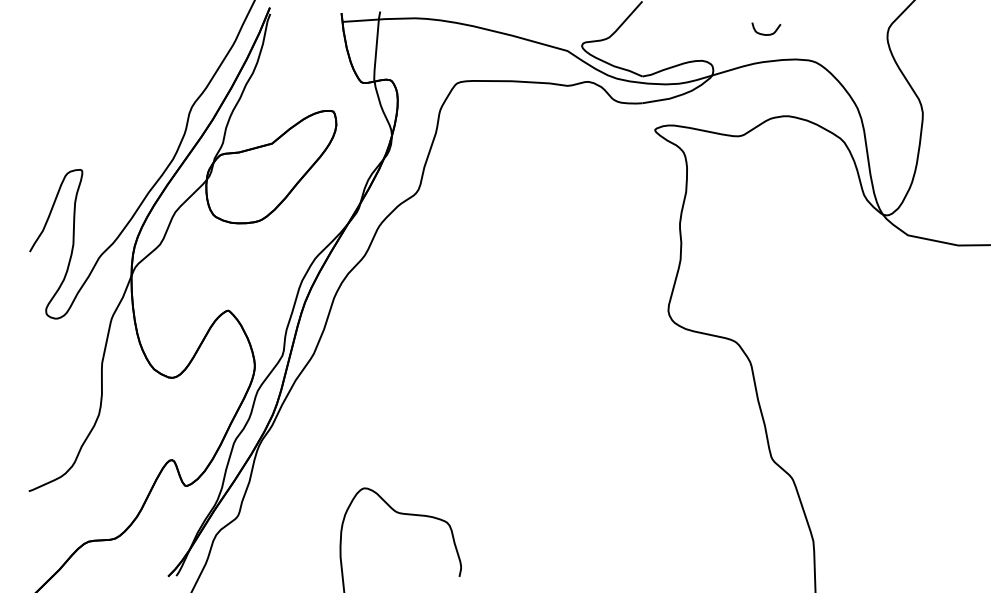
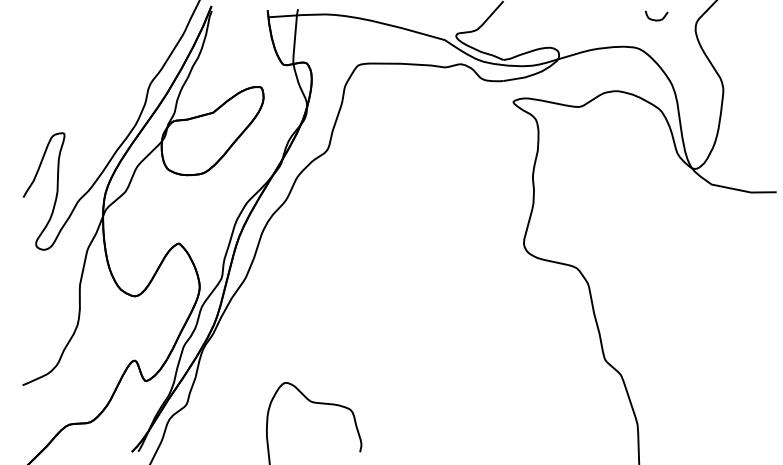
curve: (766, 33) -> (656, 19), moved

